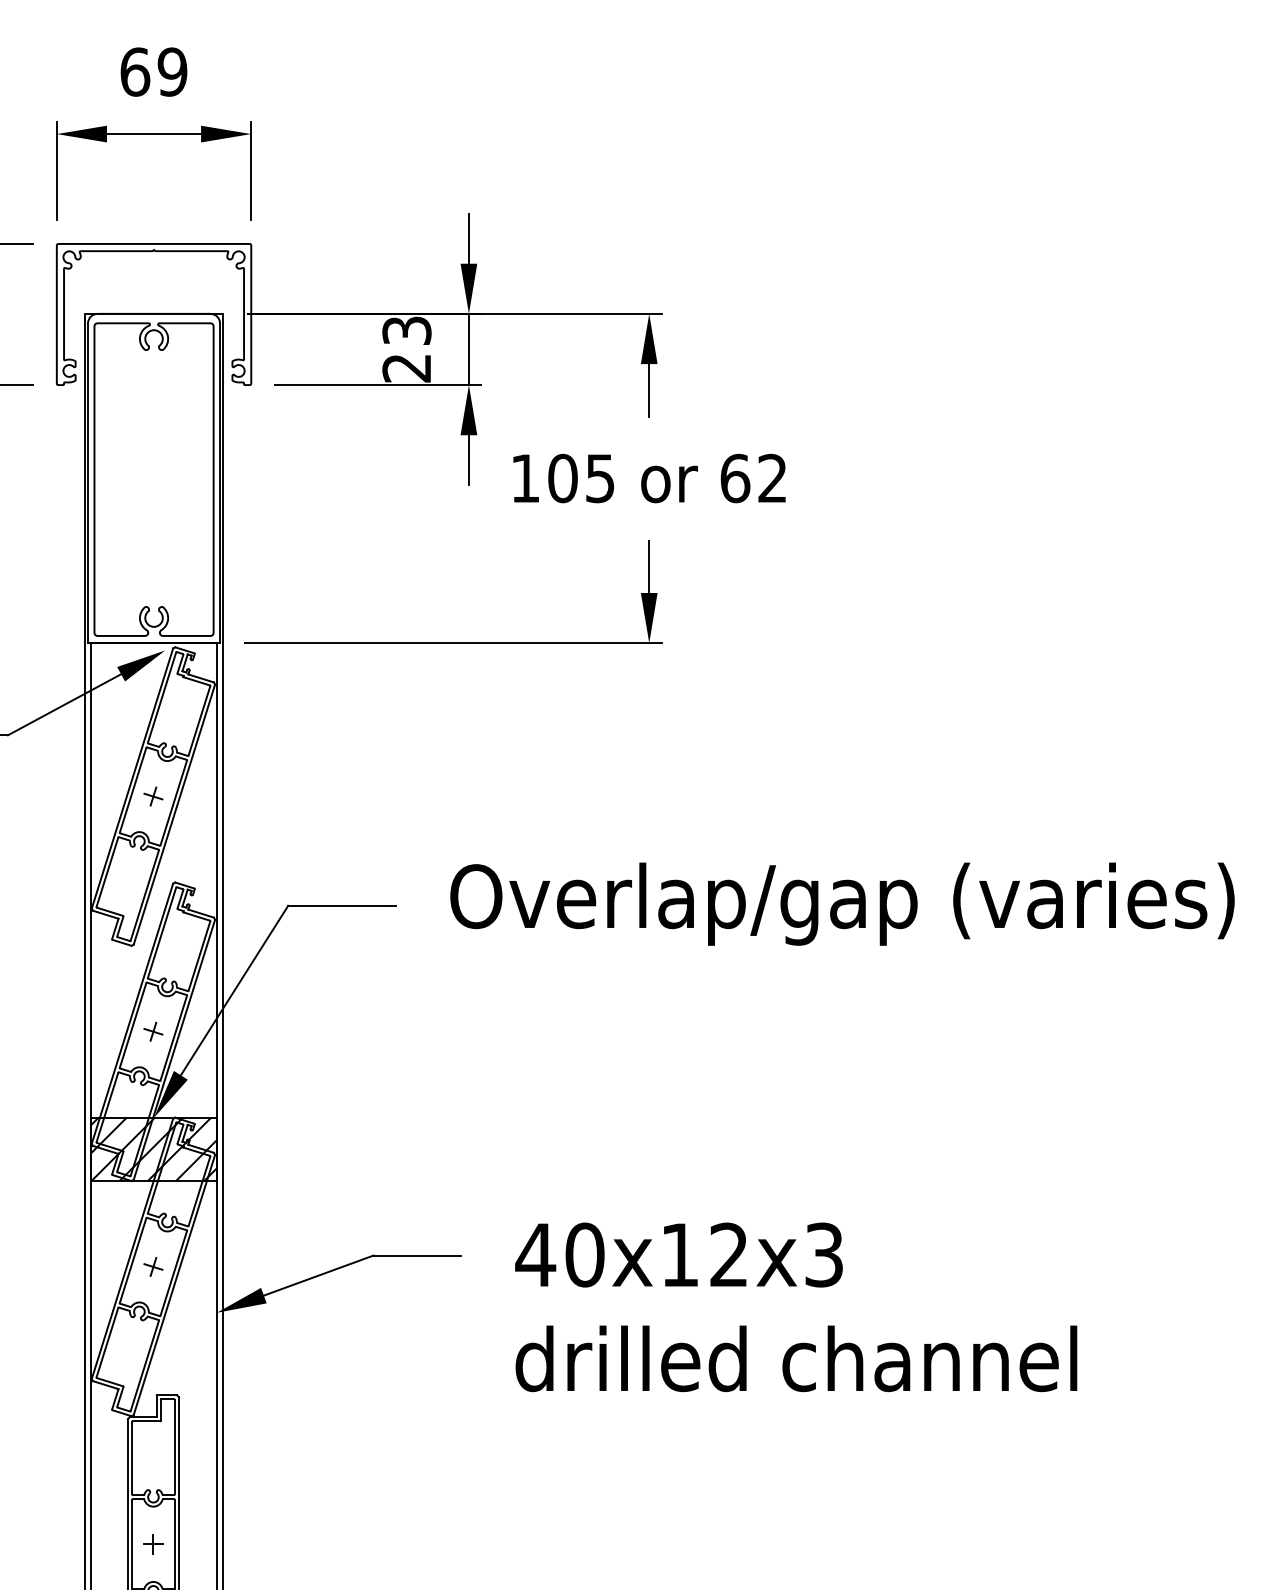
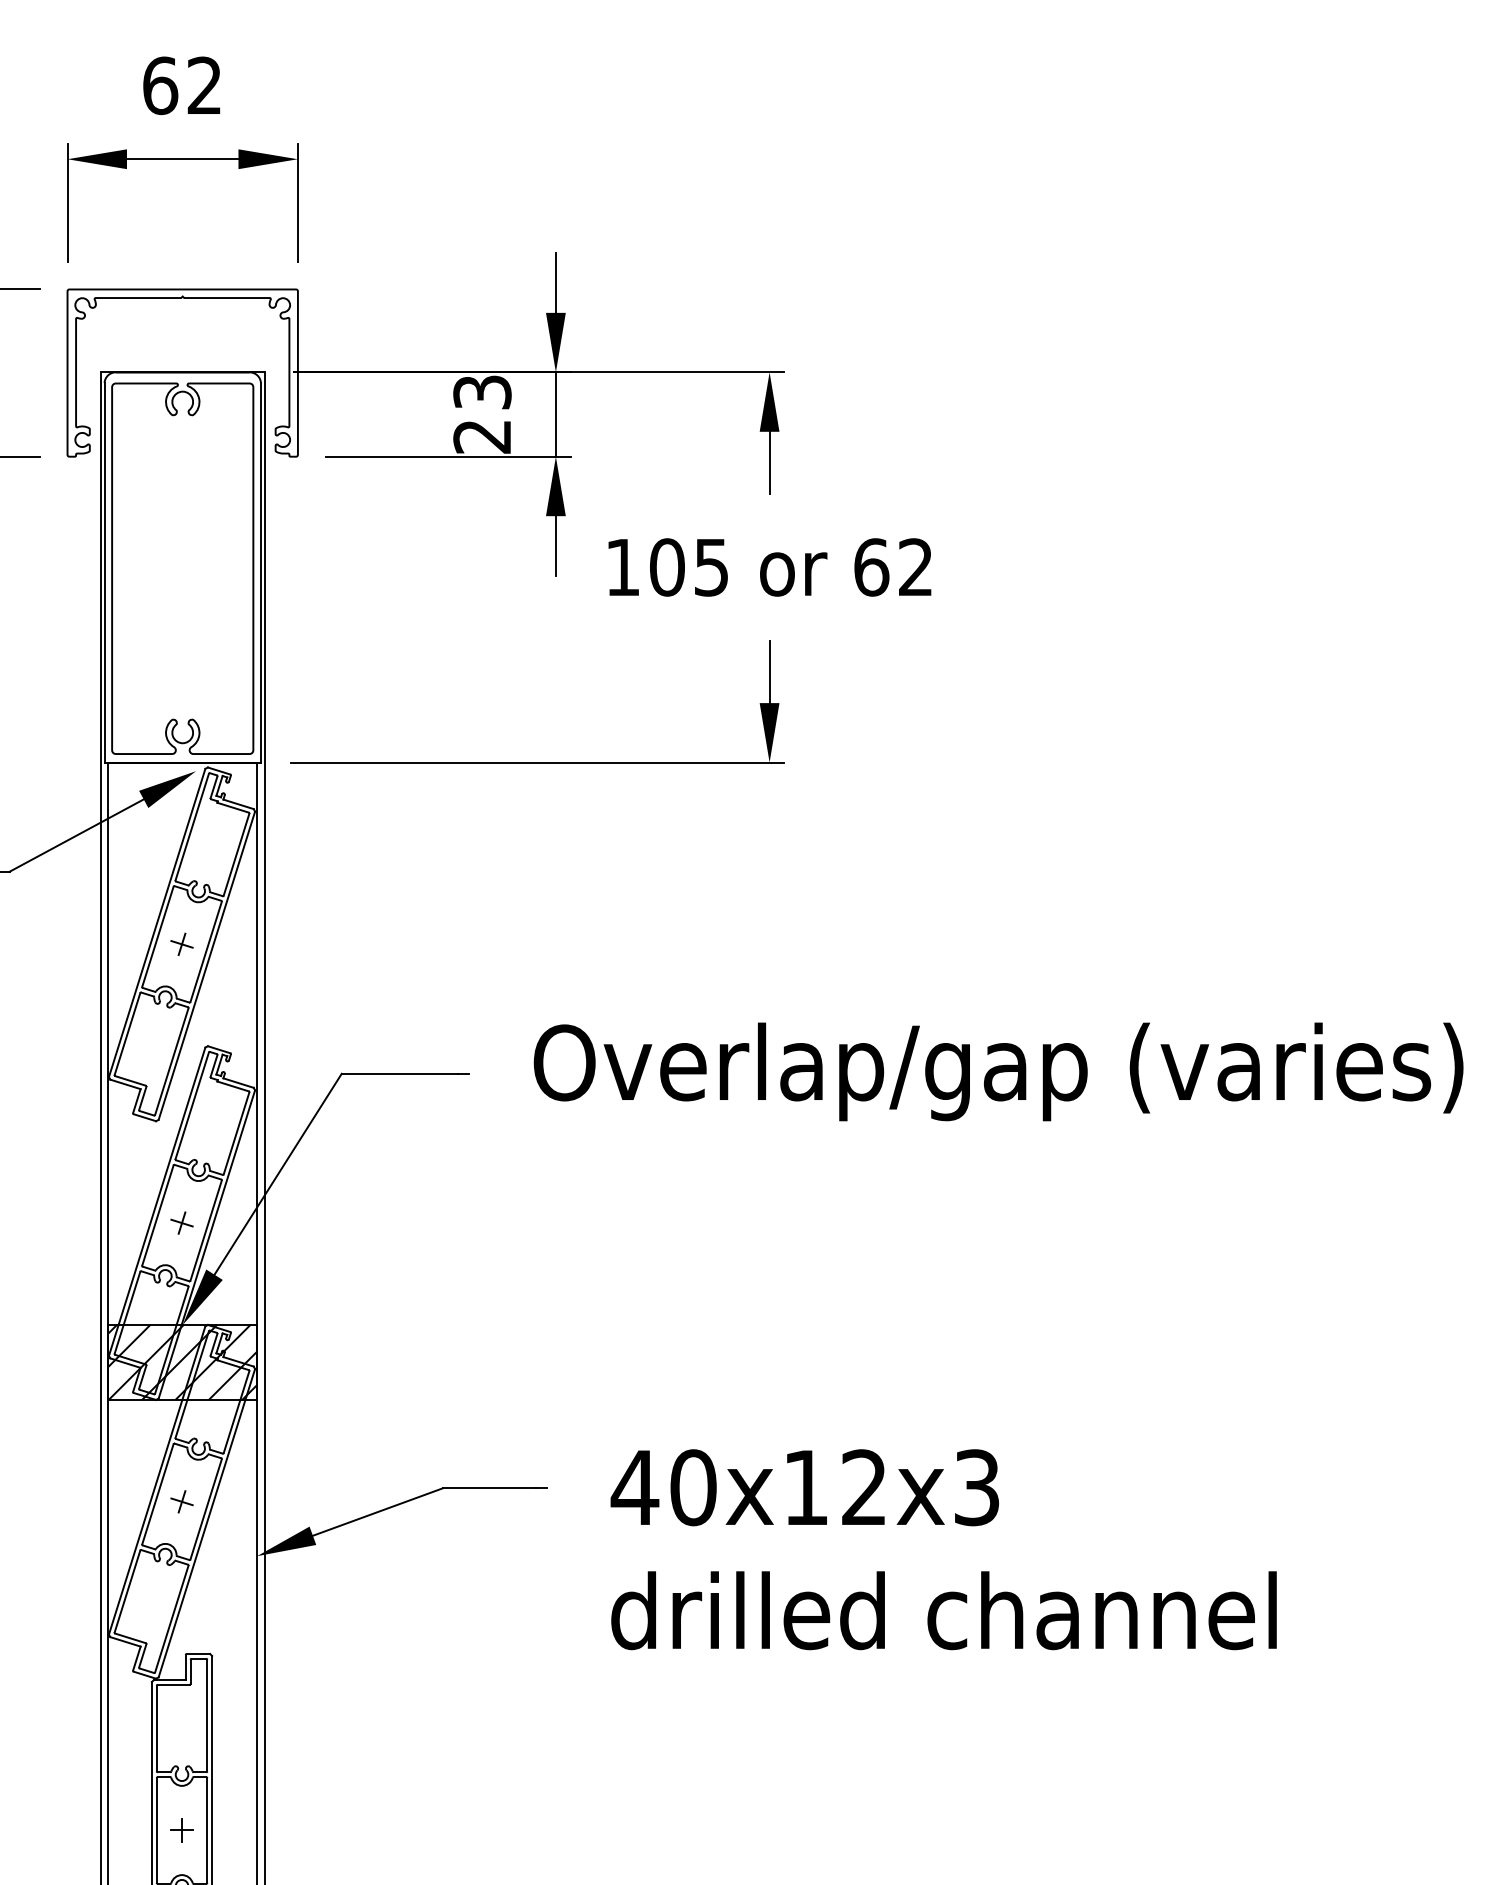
text: (172, 71) -> (204, 85), 69 -> 62

